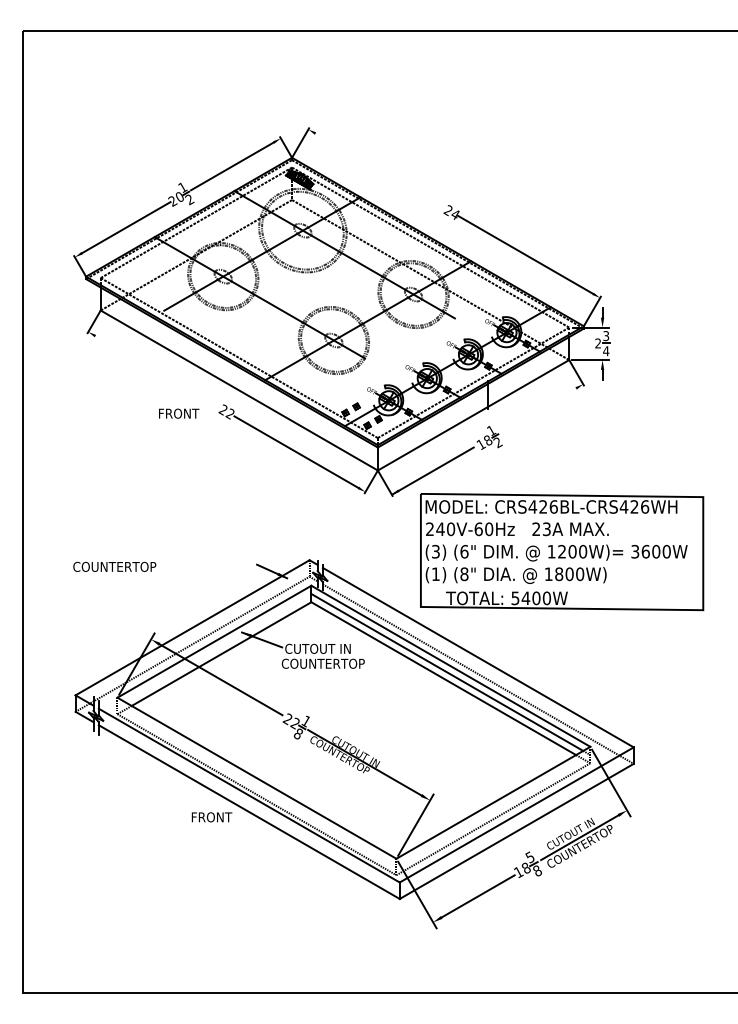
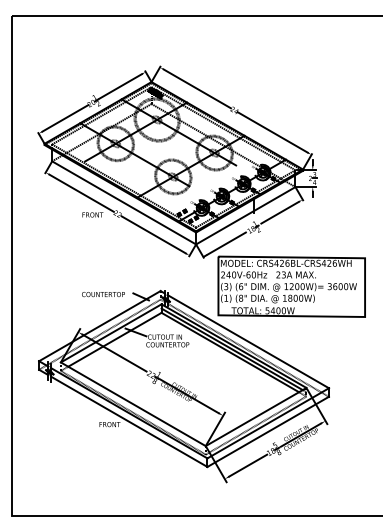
line: (378, 170) -> (196, 88), added
line: (157, 370) -> (81, 192), added
line: (540, 408) -> (280, 212), added
text: (114, 566) -> (103, 294), moved

